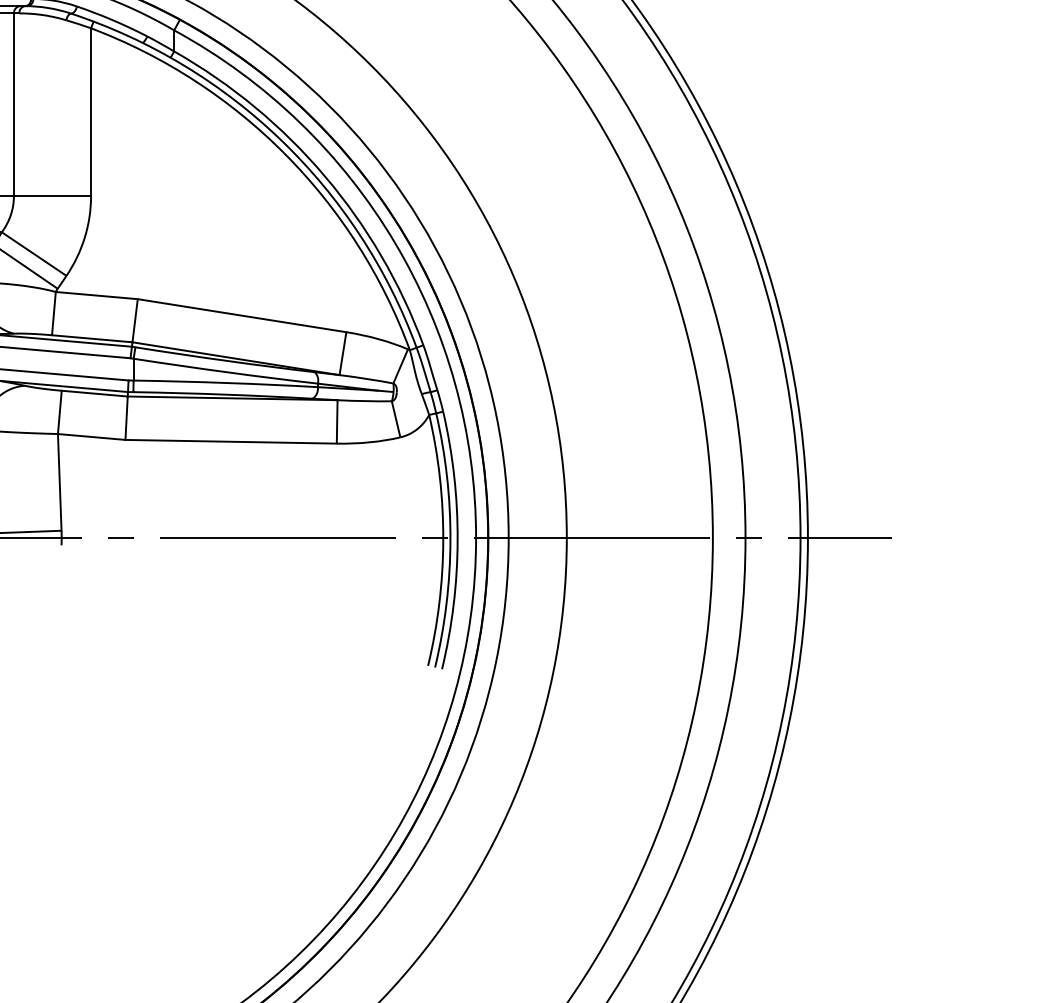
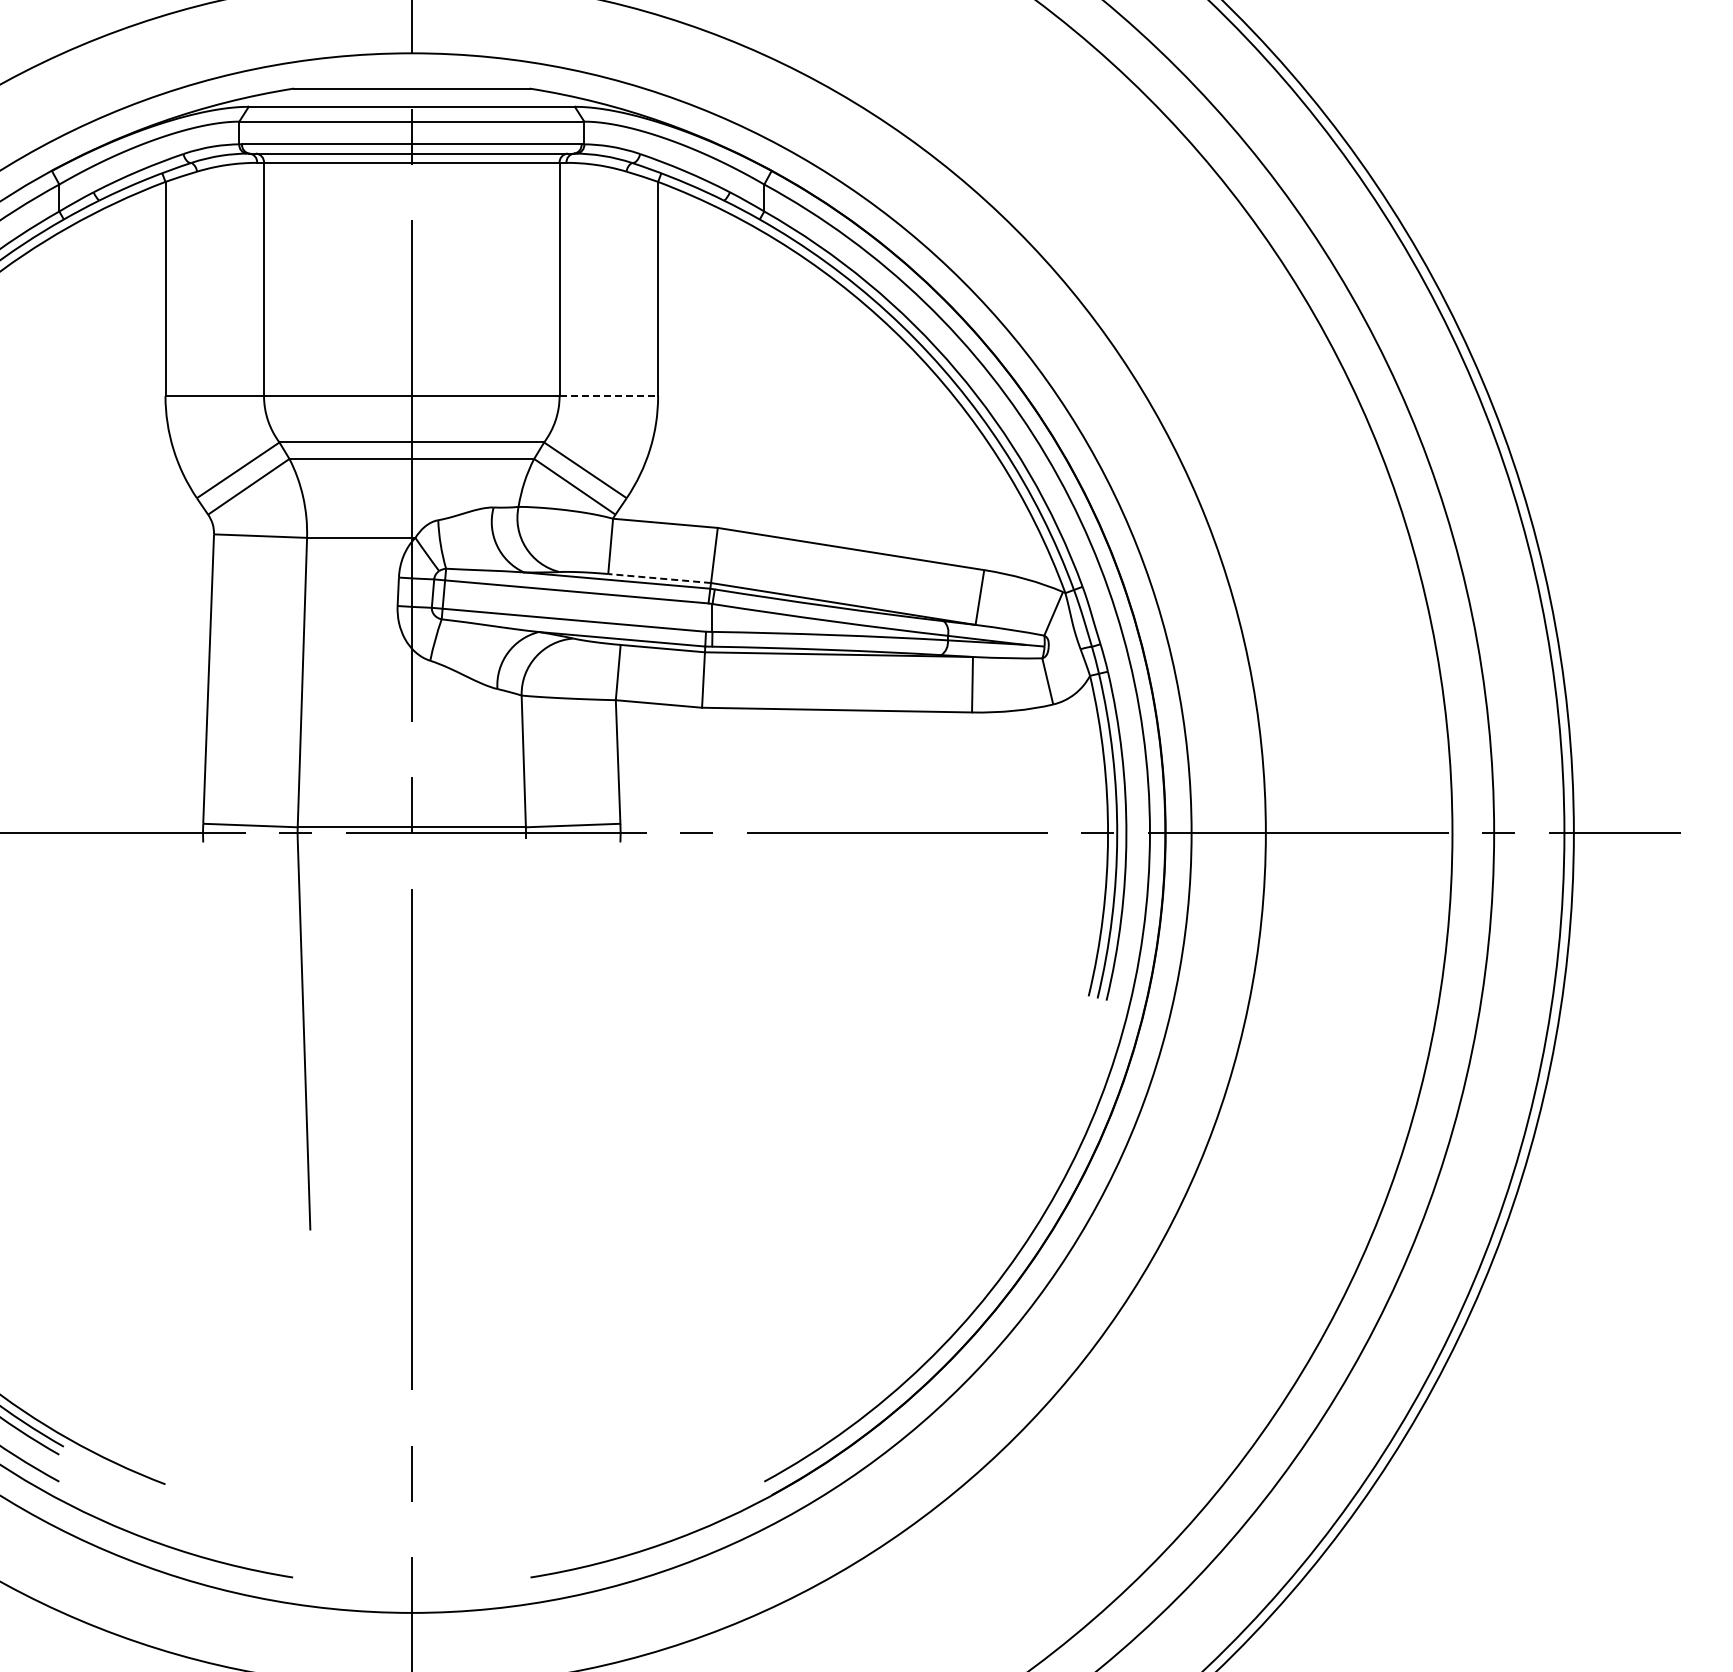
line: (53, 196) -> (609, 396), solid -> dashed
line: (92, 338) -> (659, 578), solid -> dashed

